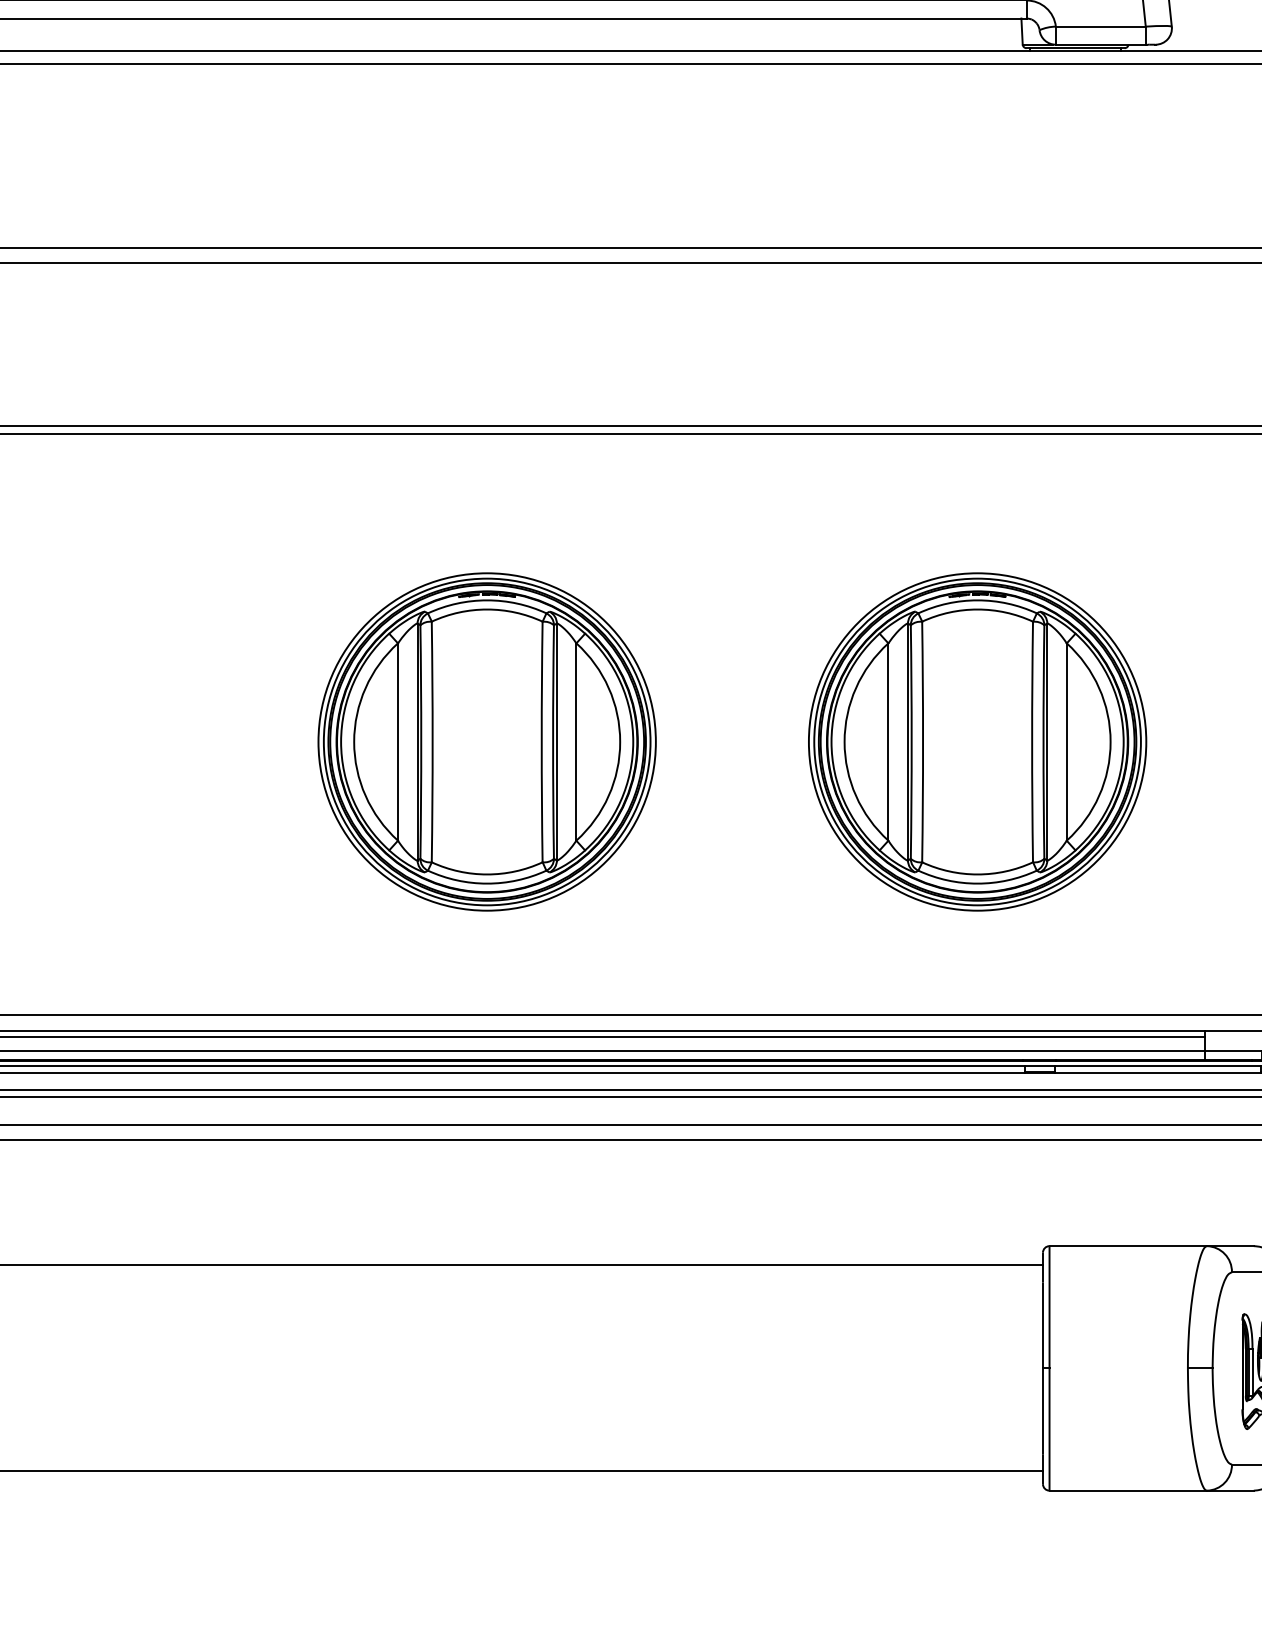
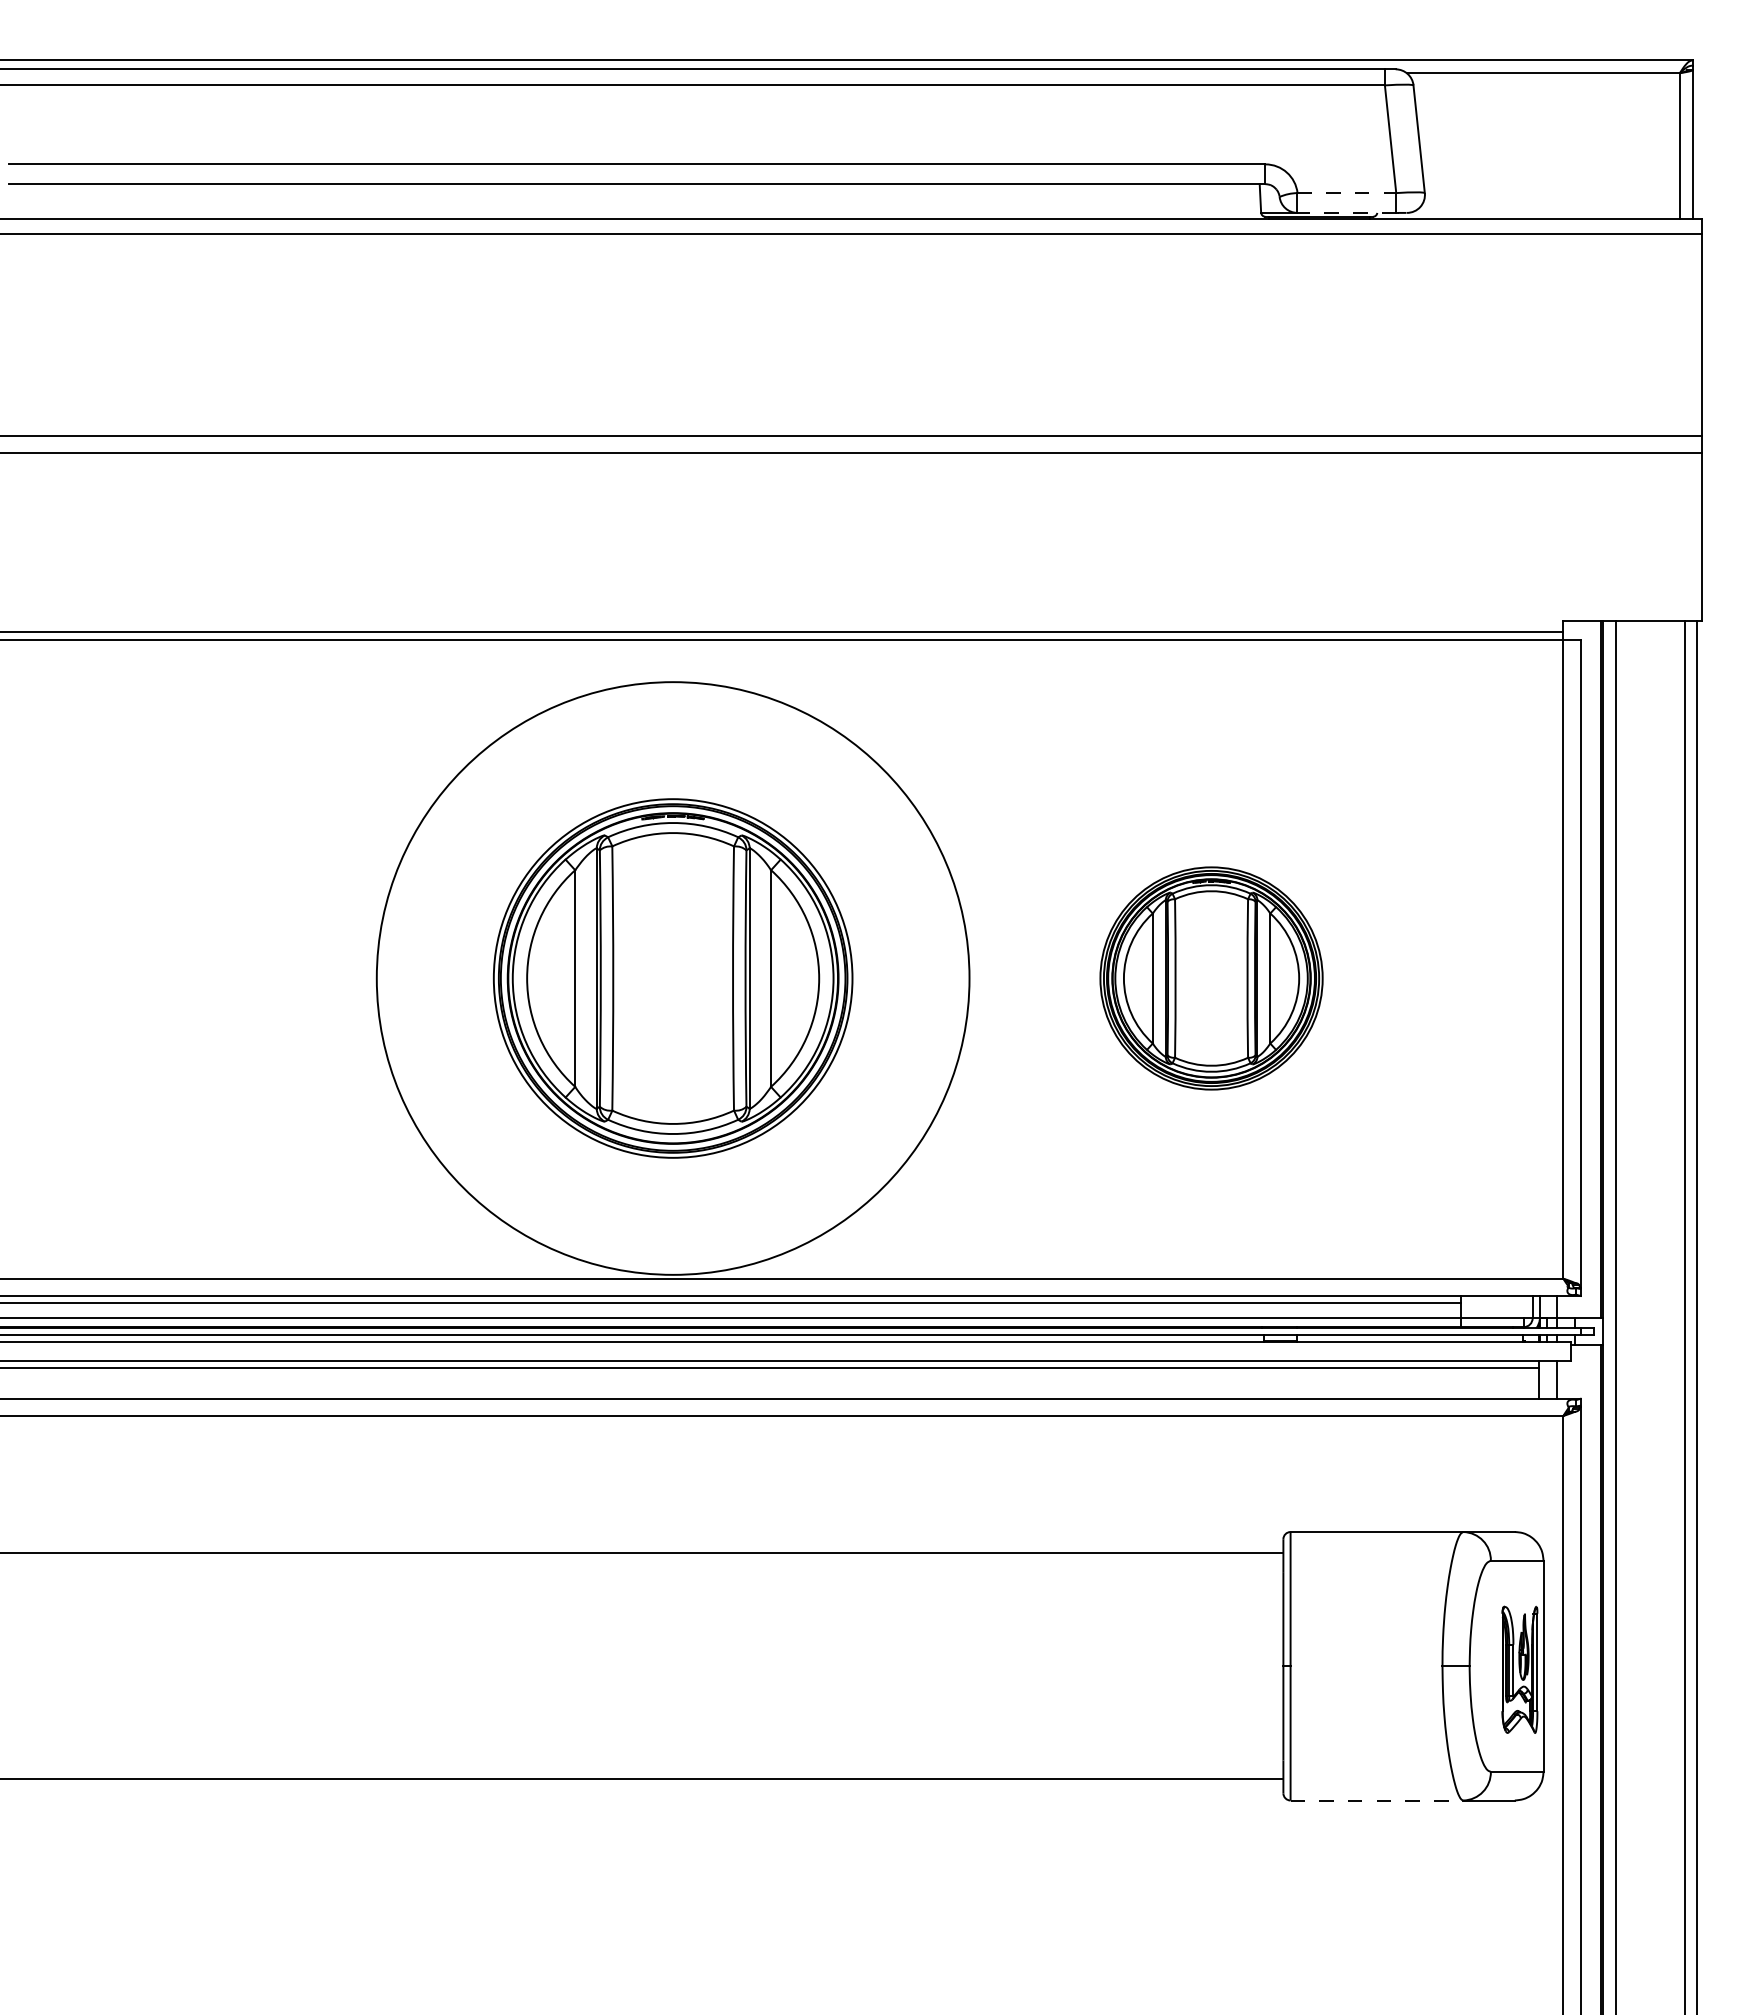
line: (1101, 27) -> (1347, 193), solid -> dashed
line: (1100, 44) -> (1346, 212), solid -> dashed
circle: (486, 741) -> (672, 978), size x1.6
part: (977, 741) -> (1211, 978), size x0.6
line: (1128, 1490) -> (1377, 1800), solid -> dashed

